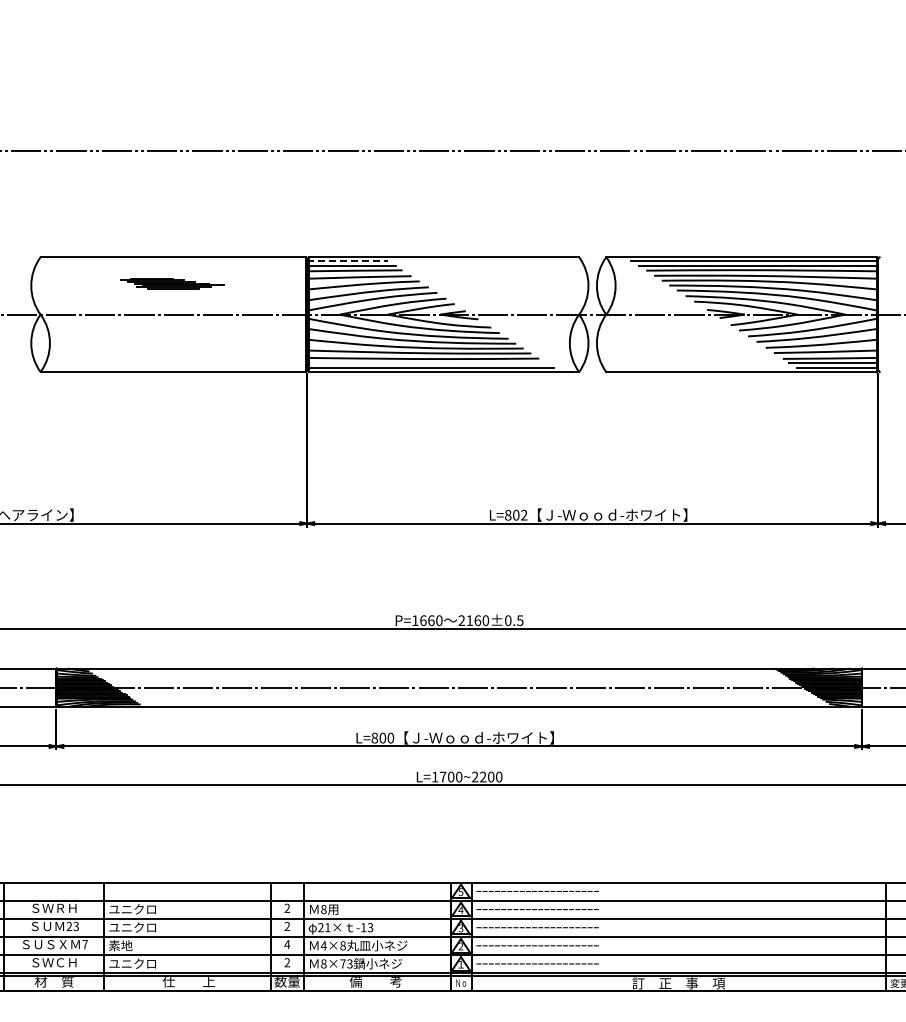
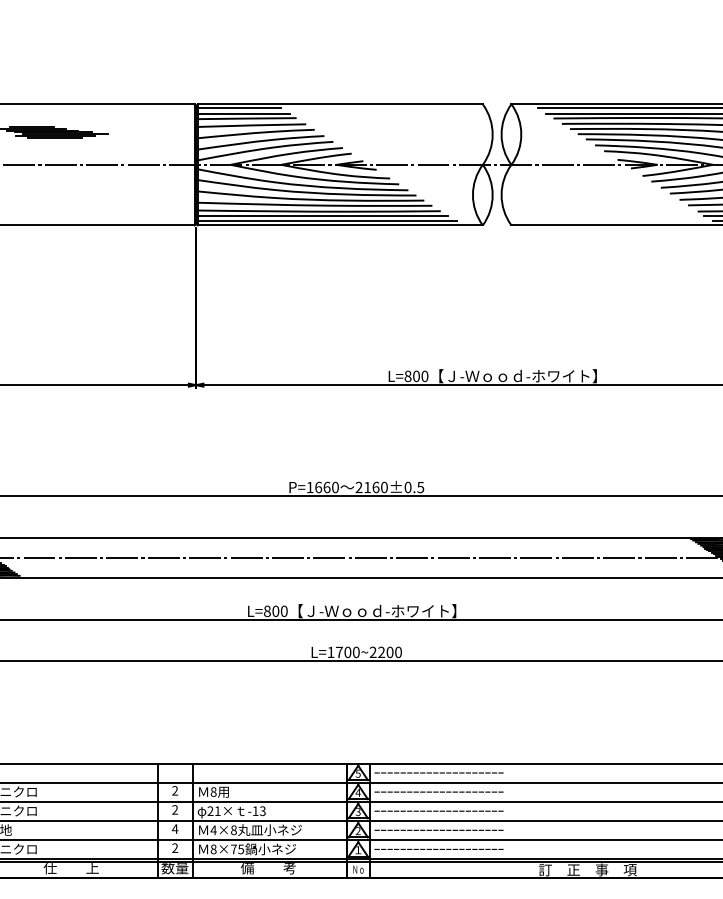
line: (348, 261) -> (239, 108), dashed -> solid
line: (426, 363) -> (321, 216), added
text: (524, 515) -> (425, 376), L=802 -> L=800
text: (349, 963) -> (240, 848), 8×73 -> 8×75

